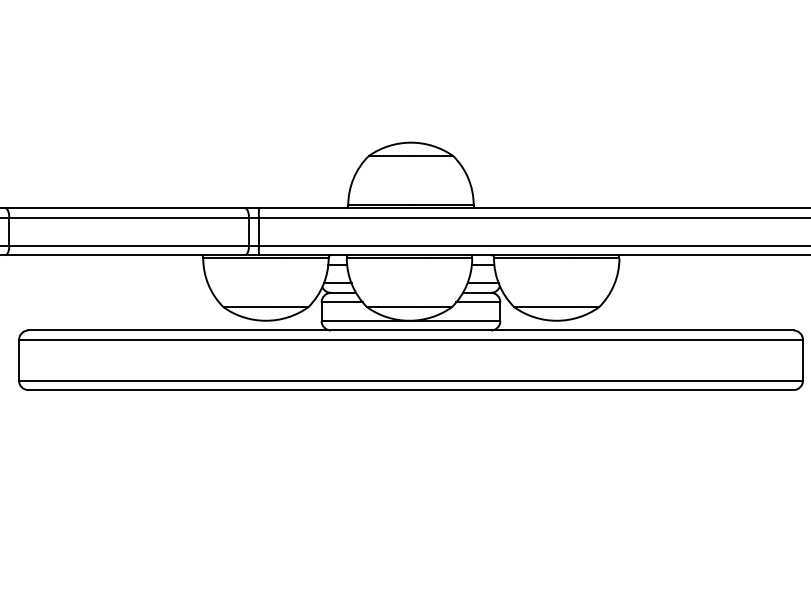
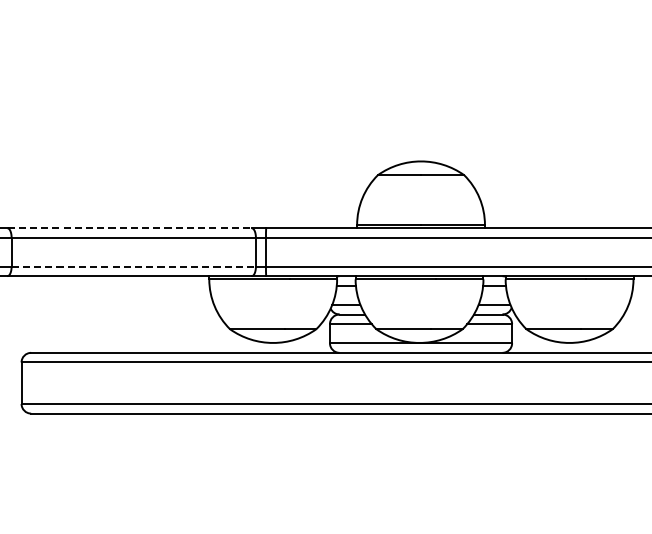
line: (125, 208) -> (130, 228), solid -> dashed
line: (129, 245) -> (134, 266), solid -> dashed

